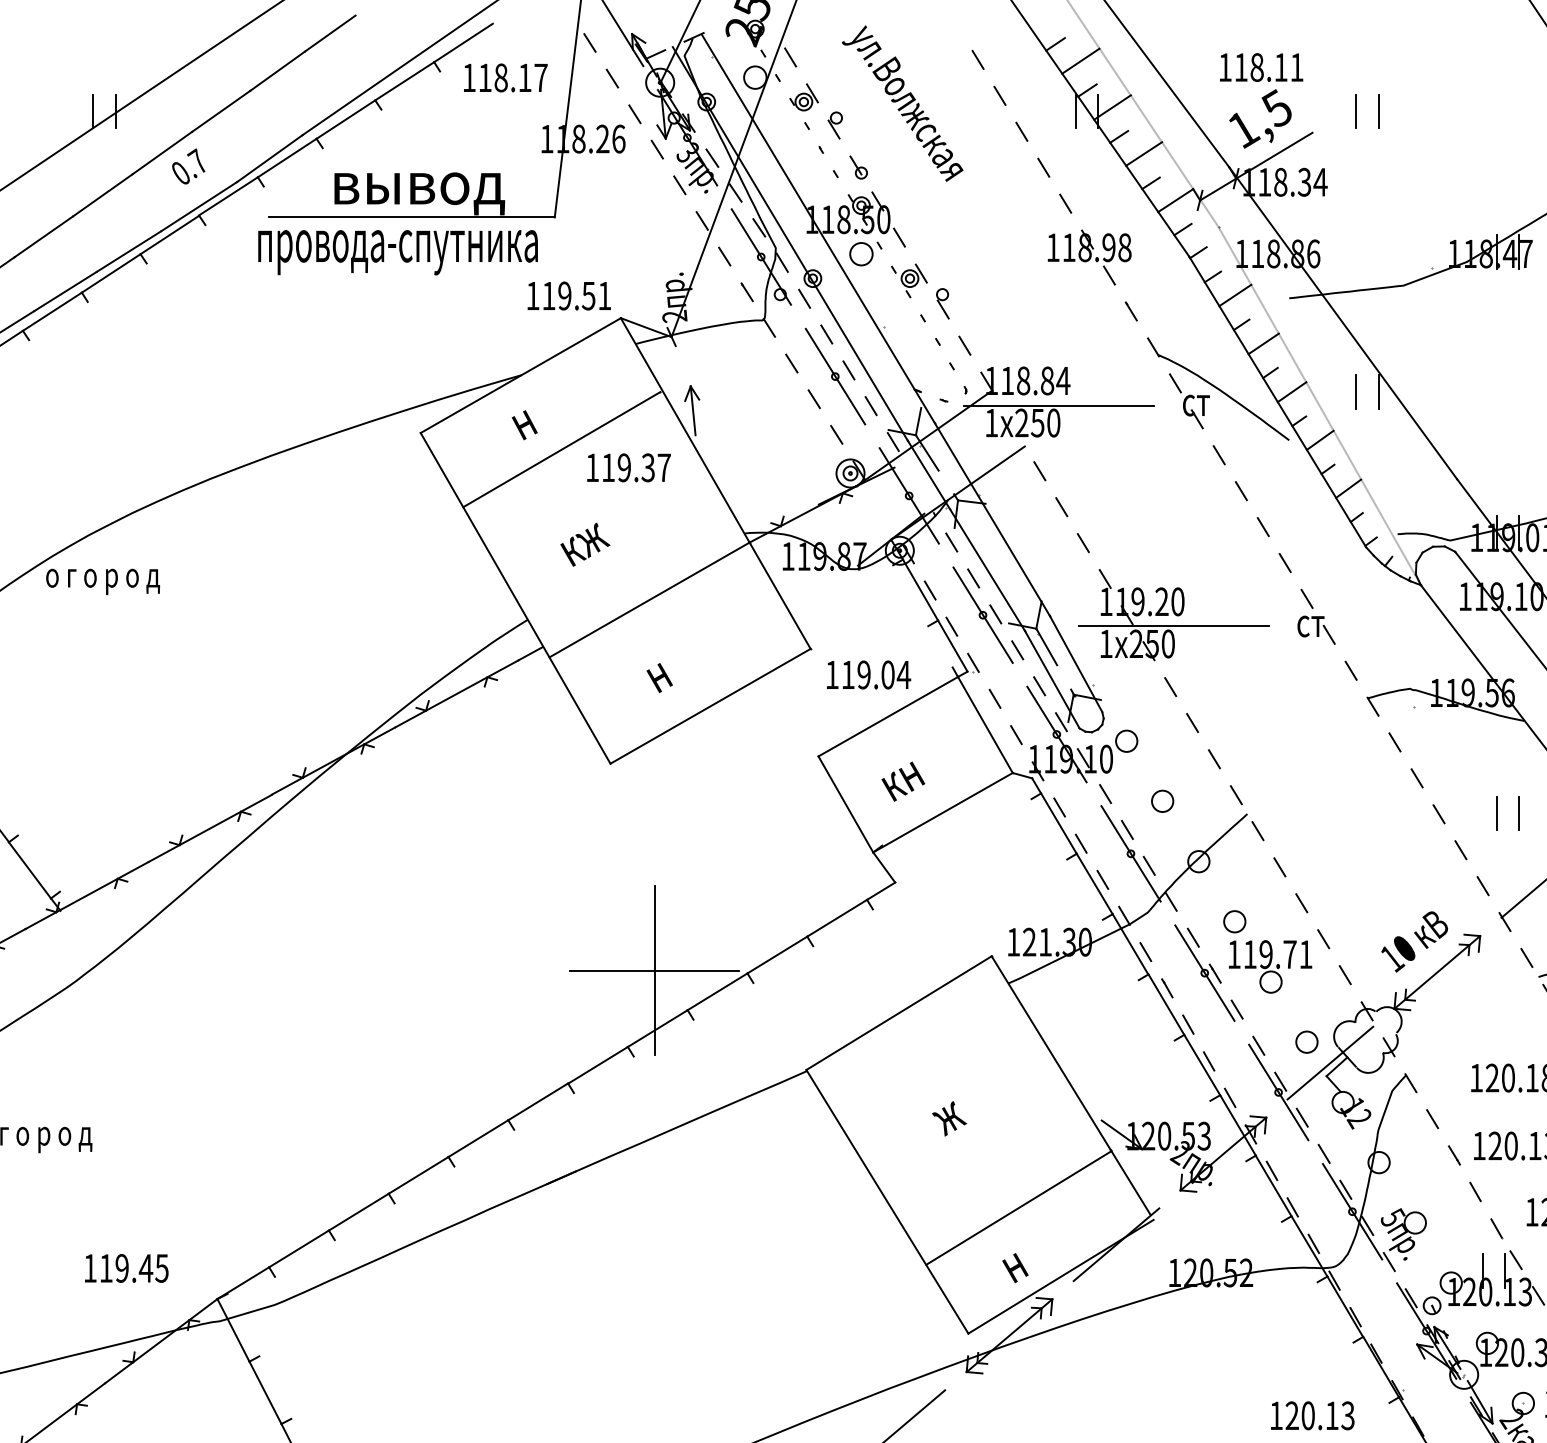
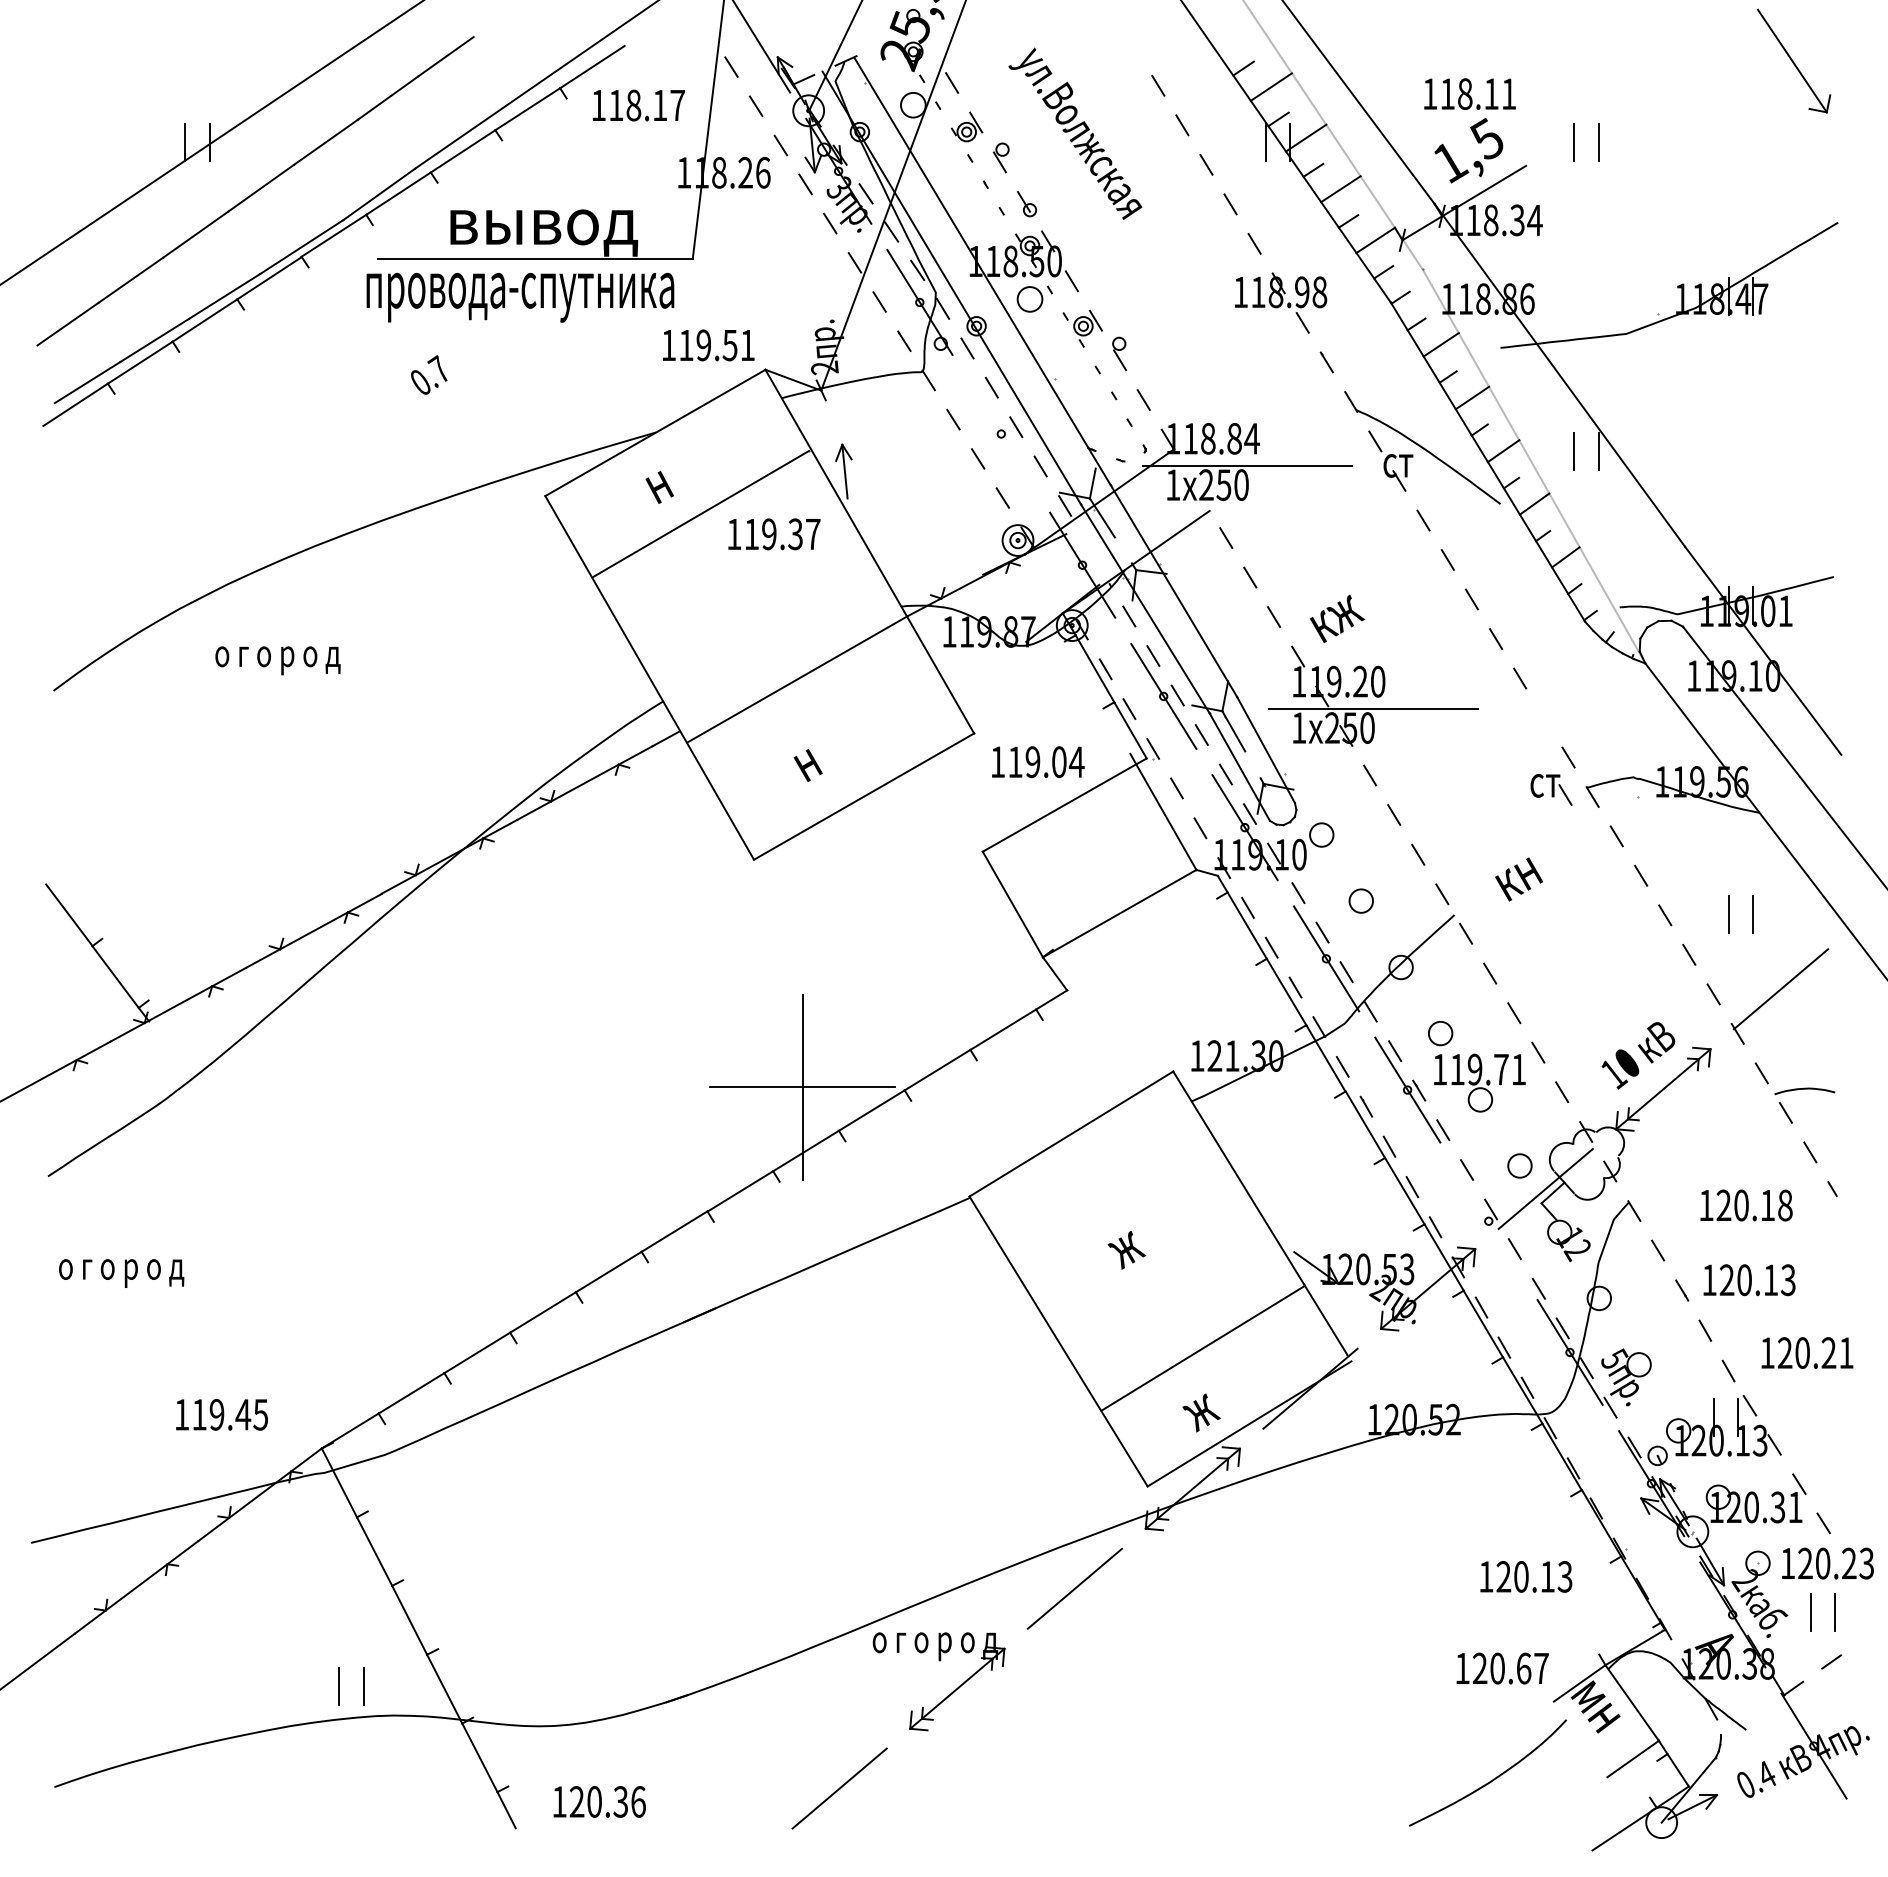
text: (188, 166) -> (429, 374), moved
line: (835, 376) -> (1001, 433), removed
text: (585, 544) -> (1337, 618), moved
text: (102, 581) -> (277, 660), moved
part: (1316, 629) -> (1551, 789), moved
text: (903, 781) -> (1519, 879), moved
line: (1278, 1091) -> (1488, 1220), removed
text: (1017, 1266) -> (1201, 1412), н -> ж

